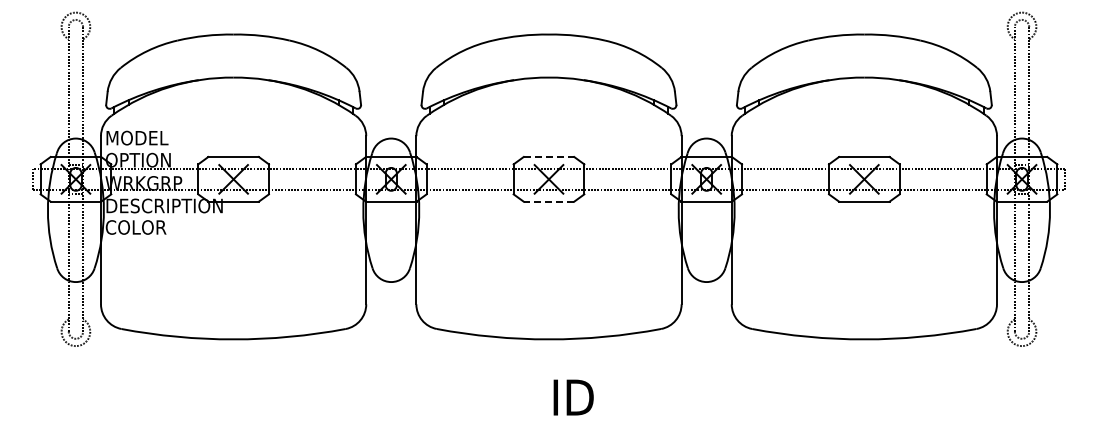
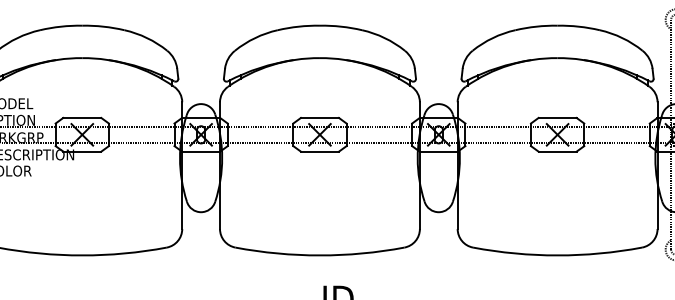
line: (549, 156) -> (320, 117), dashed -> solid
line: (548, 201) -> (319, 151), dashed -> solid

